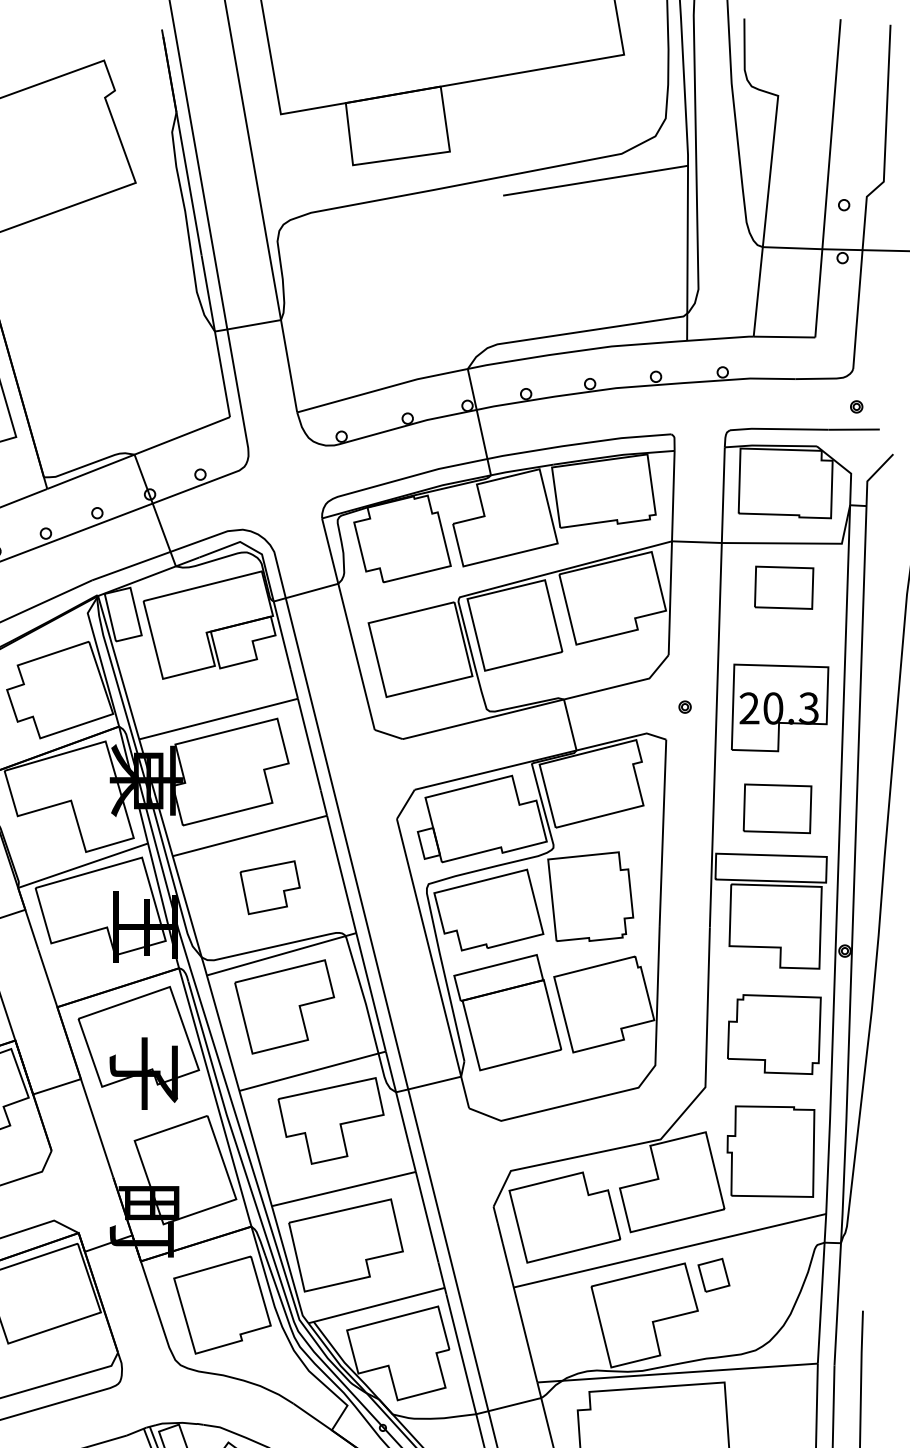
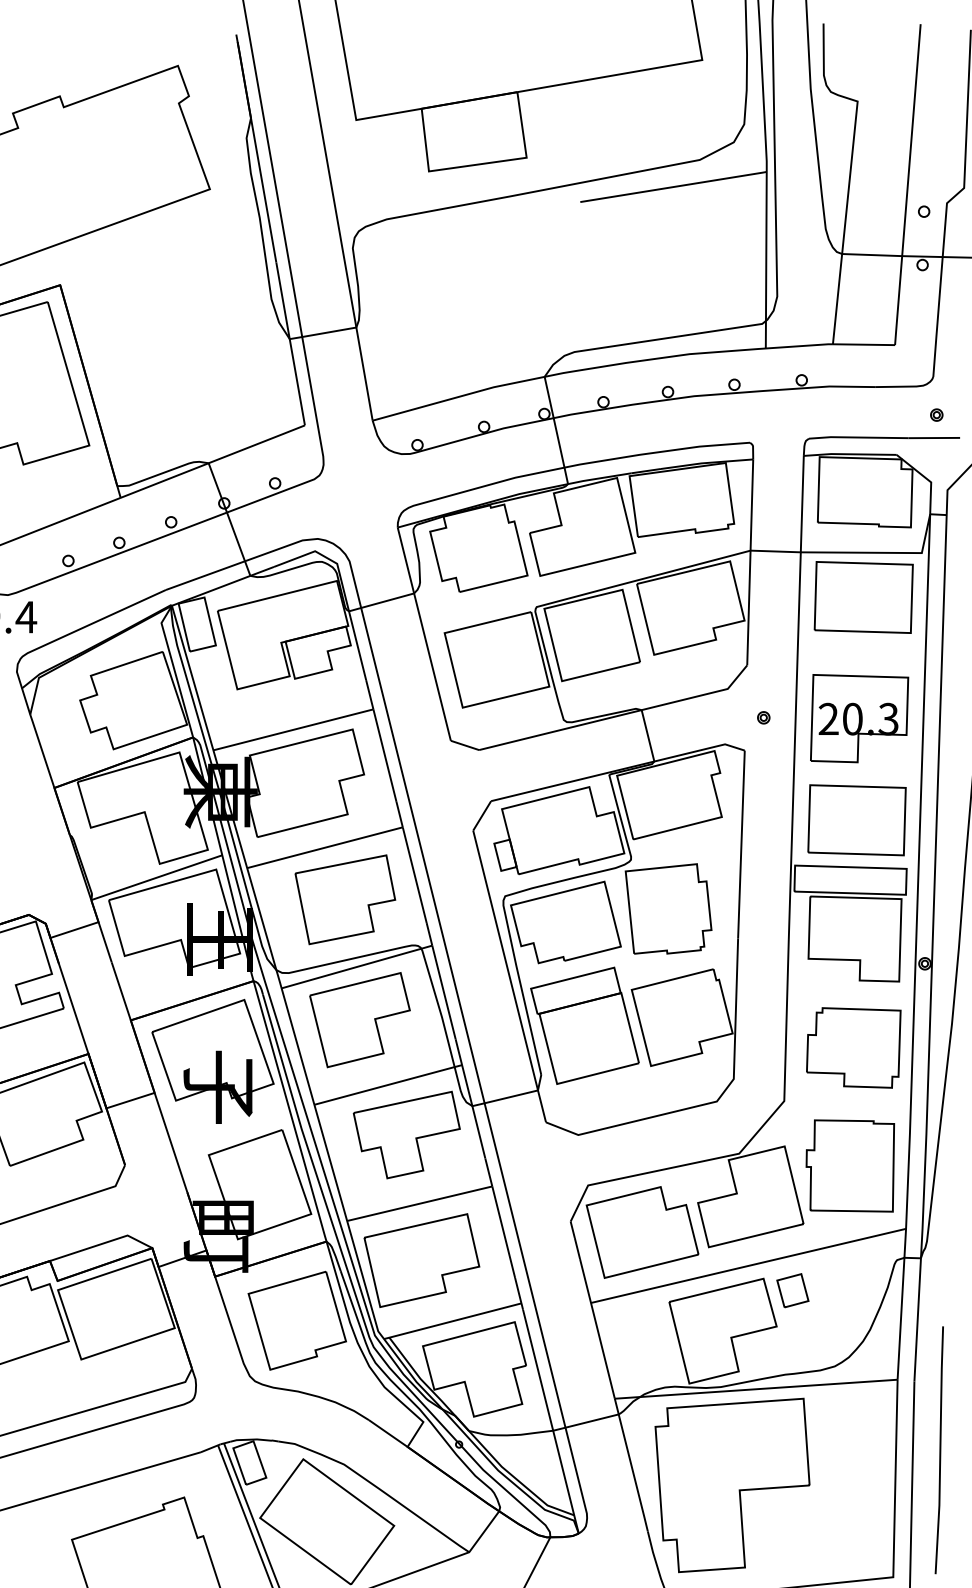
part: (784, 587) -> (863, 597), size x1.67
part: (777, 808) -> (856, 820), size x1.43
part: (270, 887) -> (345, 899), size x1.67

